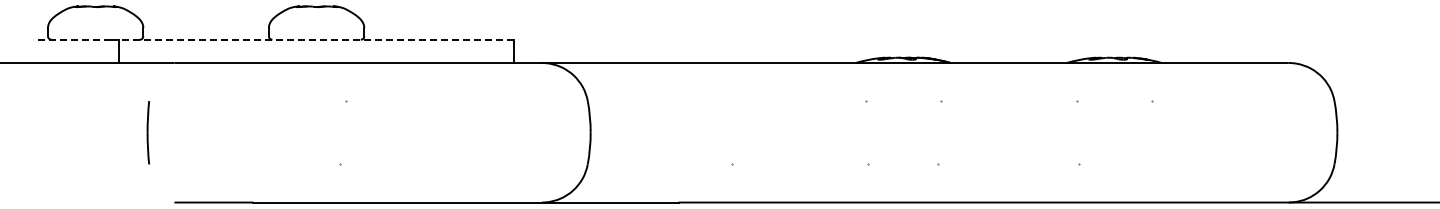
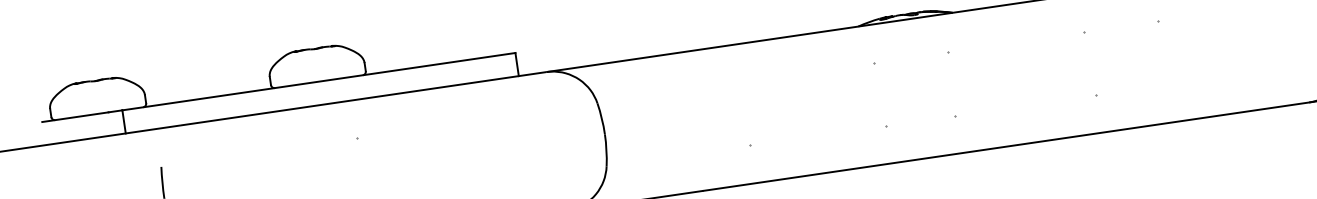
line: (72, 39) -> (76, 116), dashed -> solid
line: (316, 39) -> (318, 81), dashed -> solid

